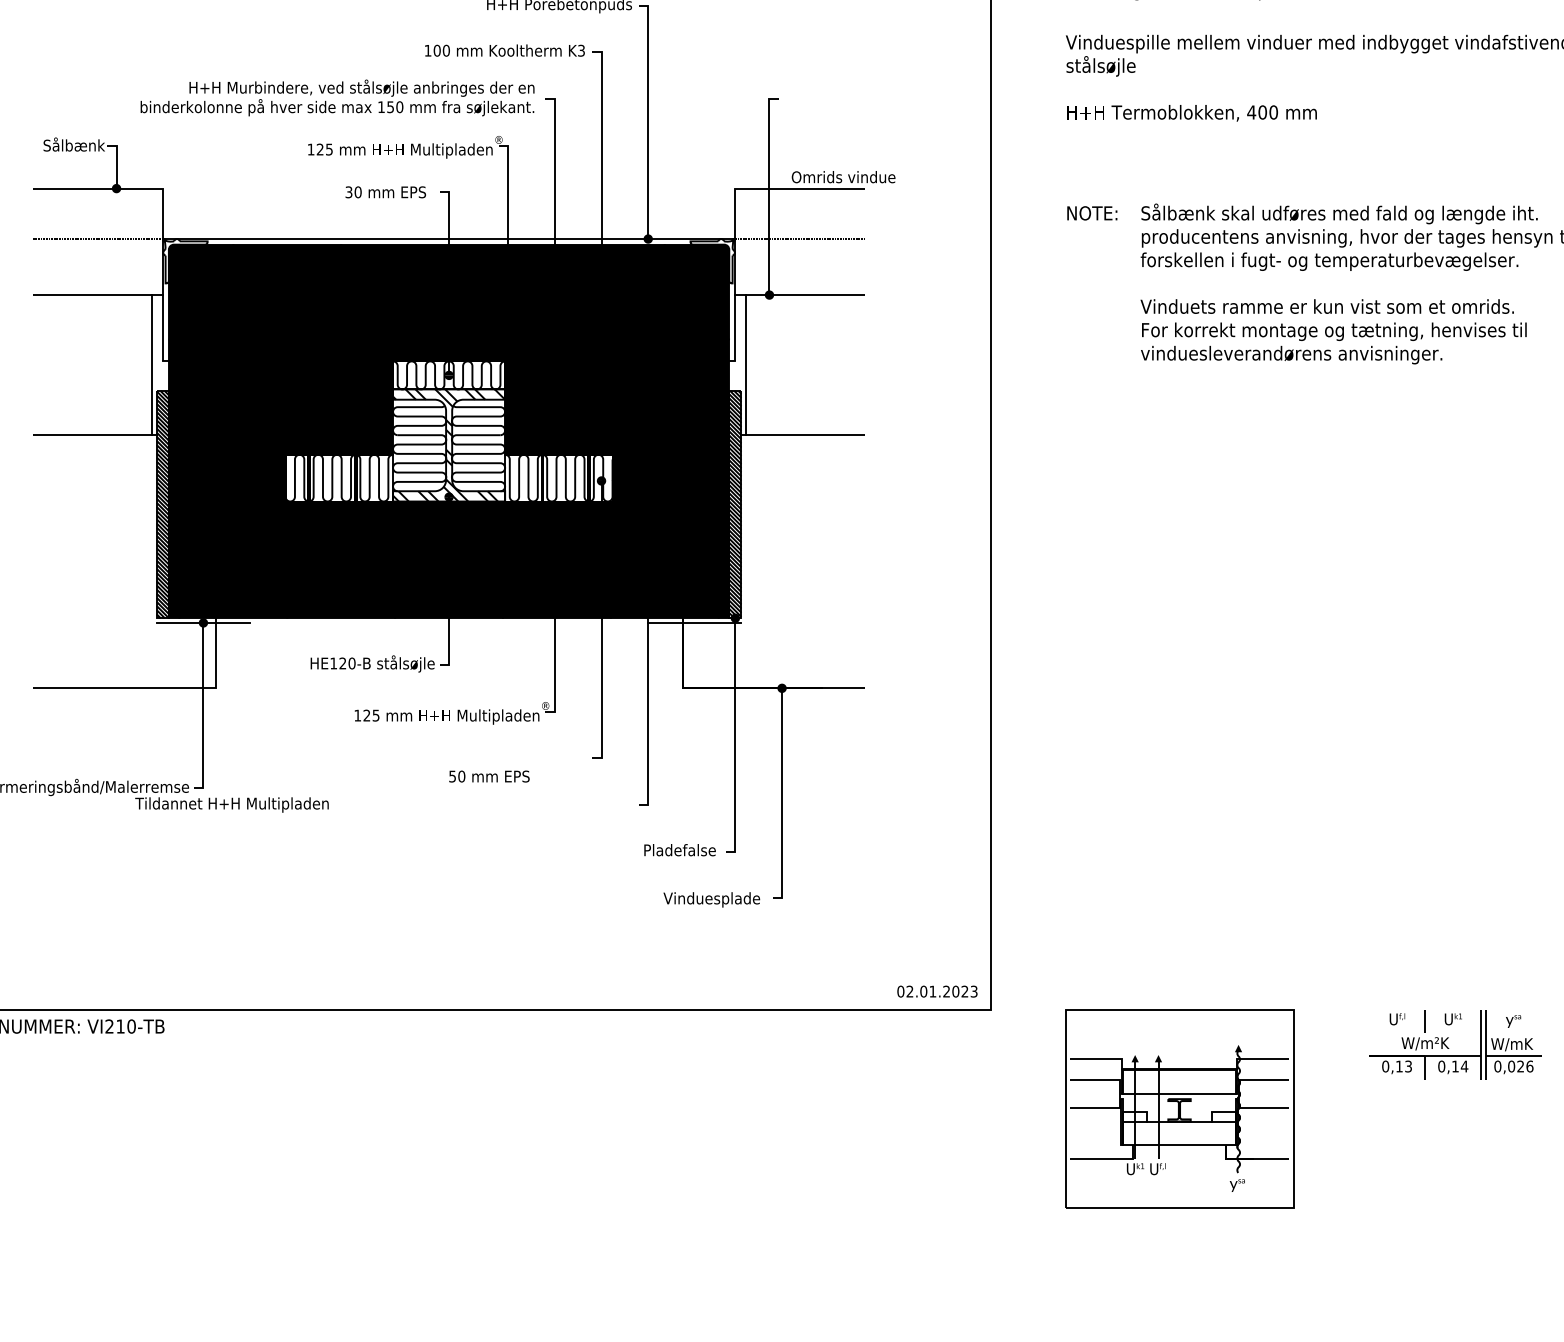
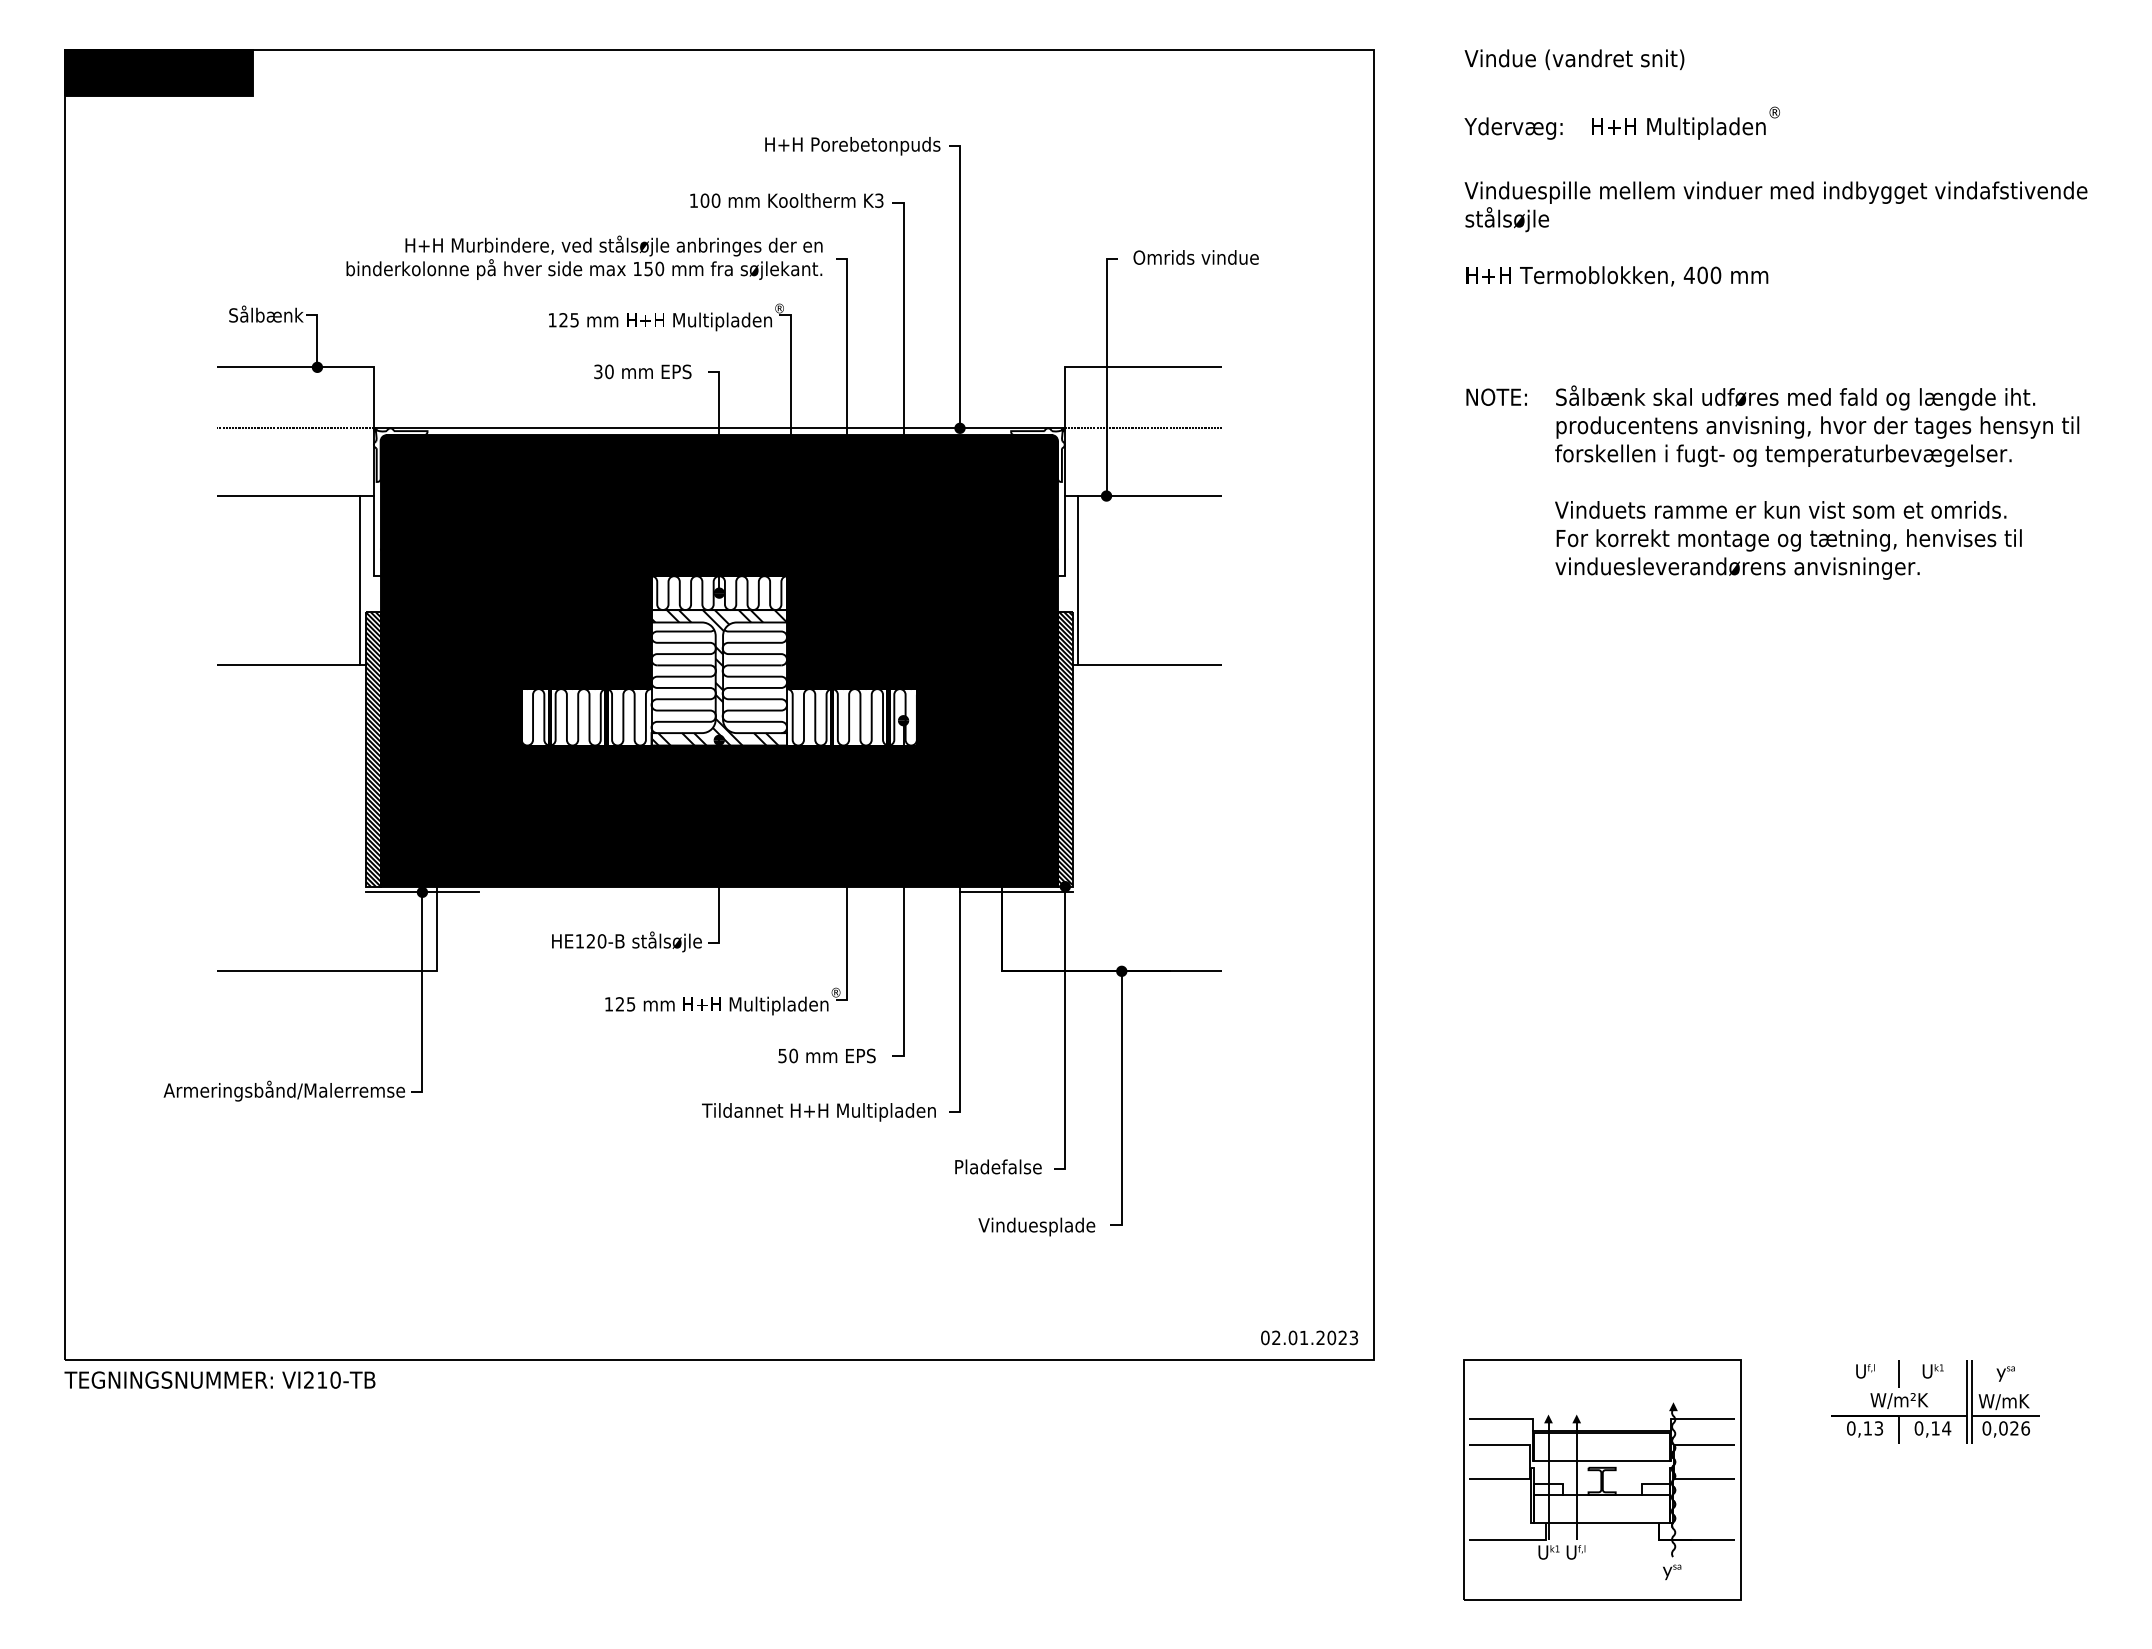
text: (843, 177) -> (1195, 257), moved
text: (488, 776) -> (826, 1055), moved
text: (231, 805) -> (818, 1112), moved

